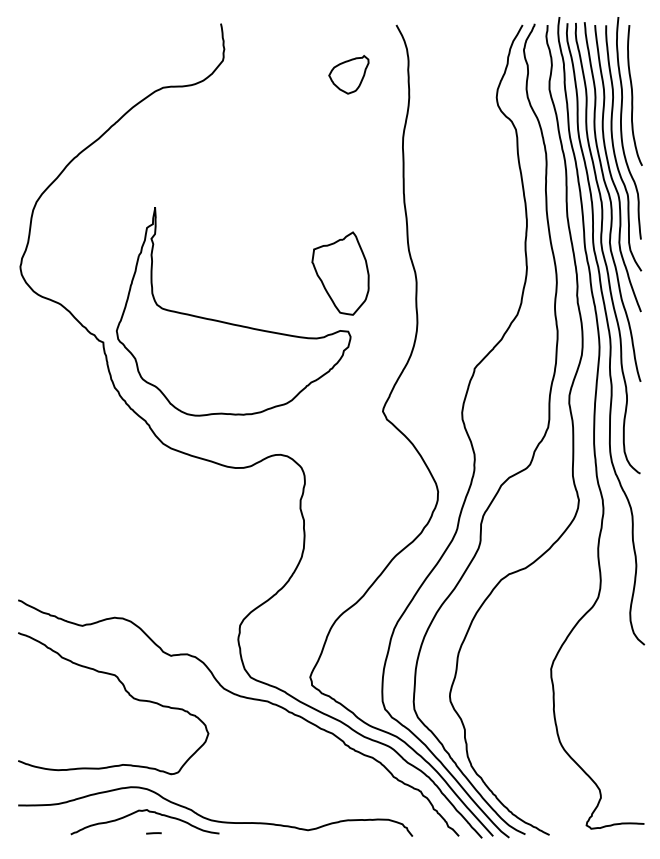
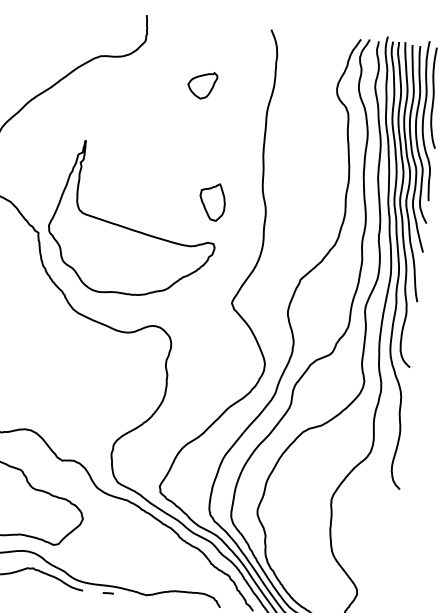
part: (348, 74) -> (202, 85), moved
part: (340, 273) -> (212, 201), size x0.62
line: (153, 833) -> (108, 593), moved

